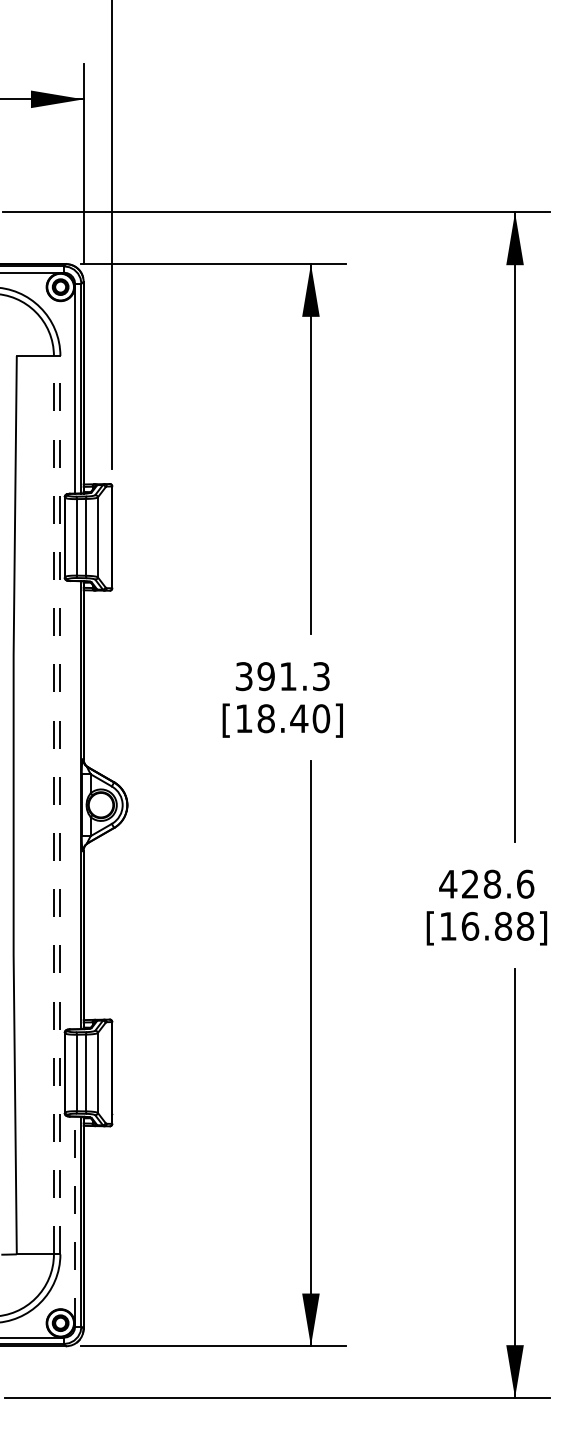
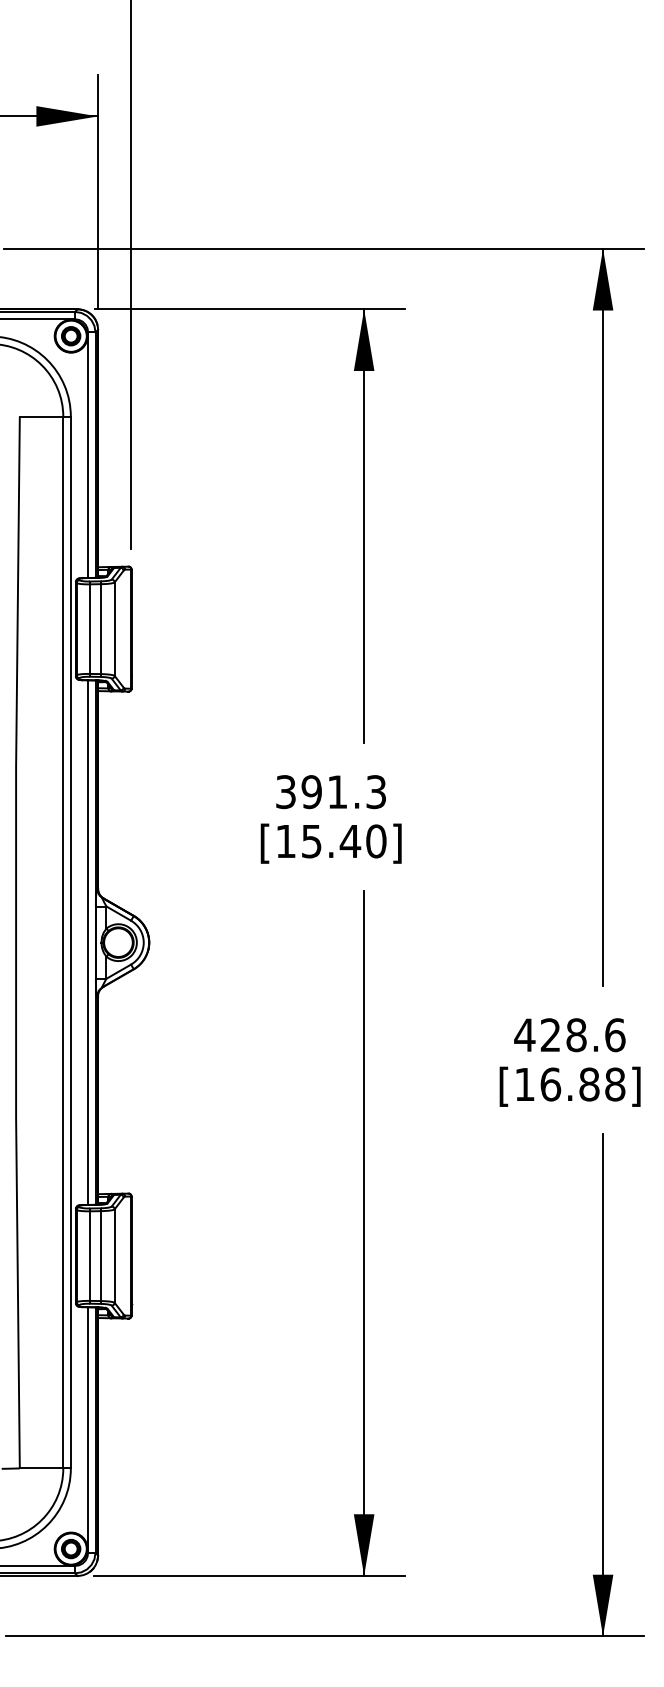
text: (265, 718) -> (311, 841), [18.40] -> [15.40]
line: (54, 805) -> (63, 942), dashed -> solid
line: (60, 805) -> (70, 942), dashed -> solid
line: (75, 805) -> (88, 942), added
line: (75, 1221) -> (88, 1430), dashed -> solid

